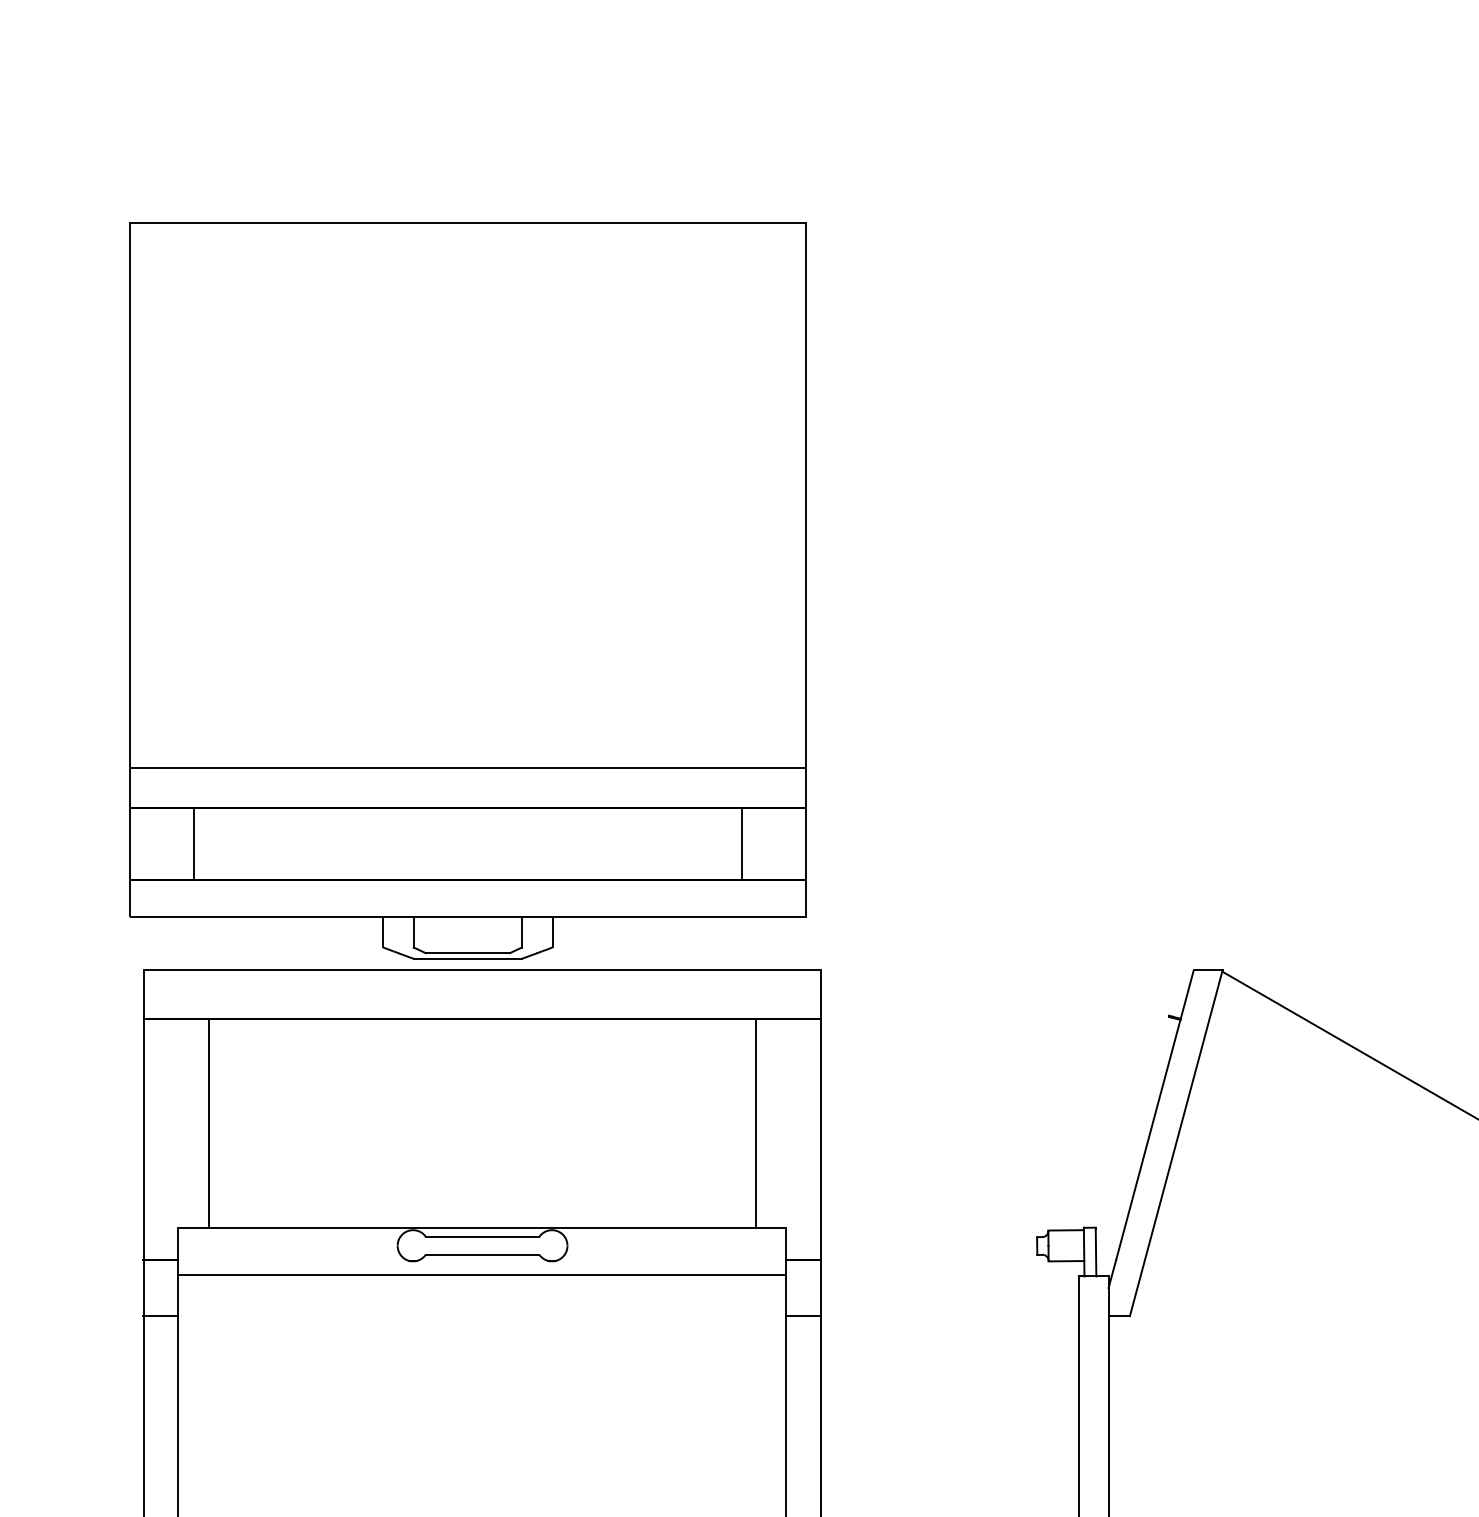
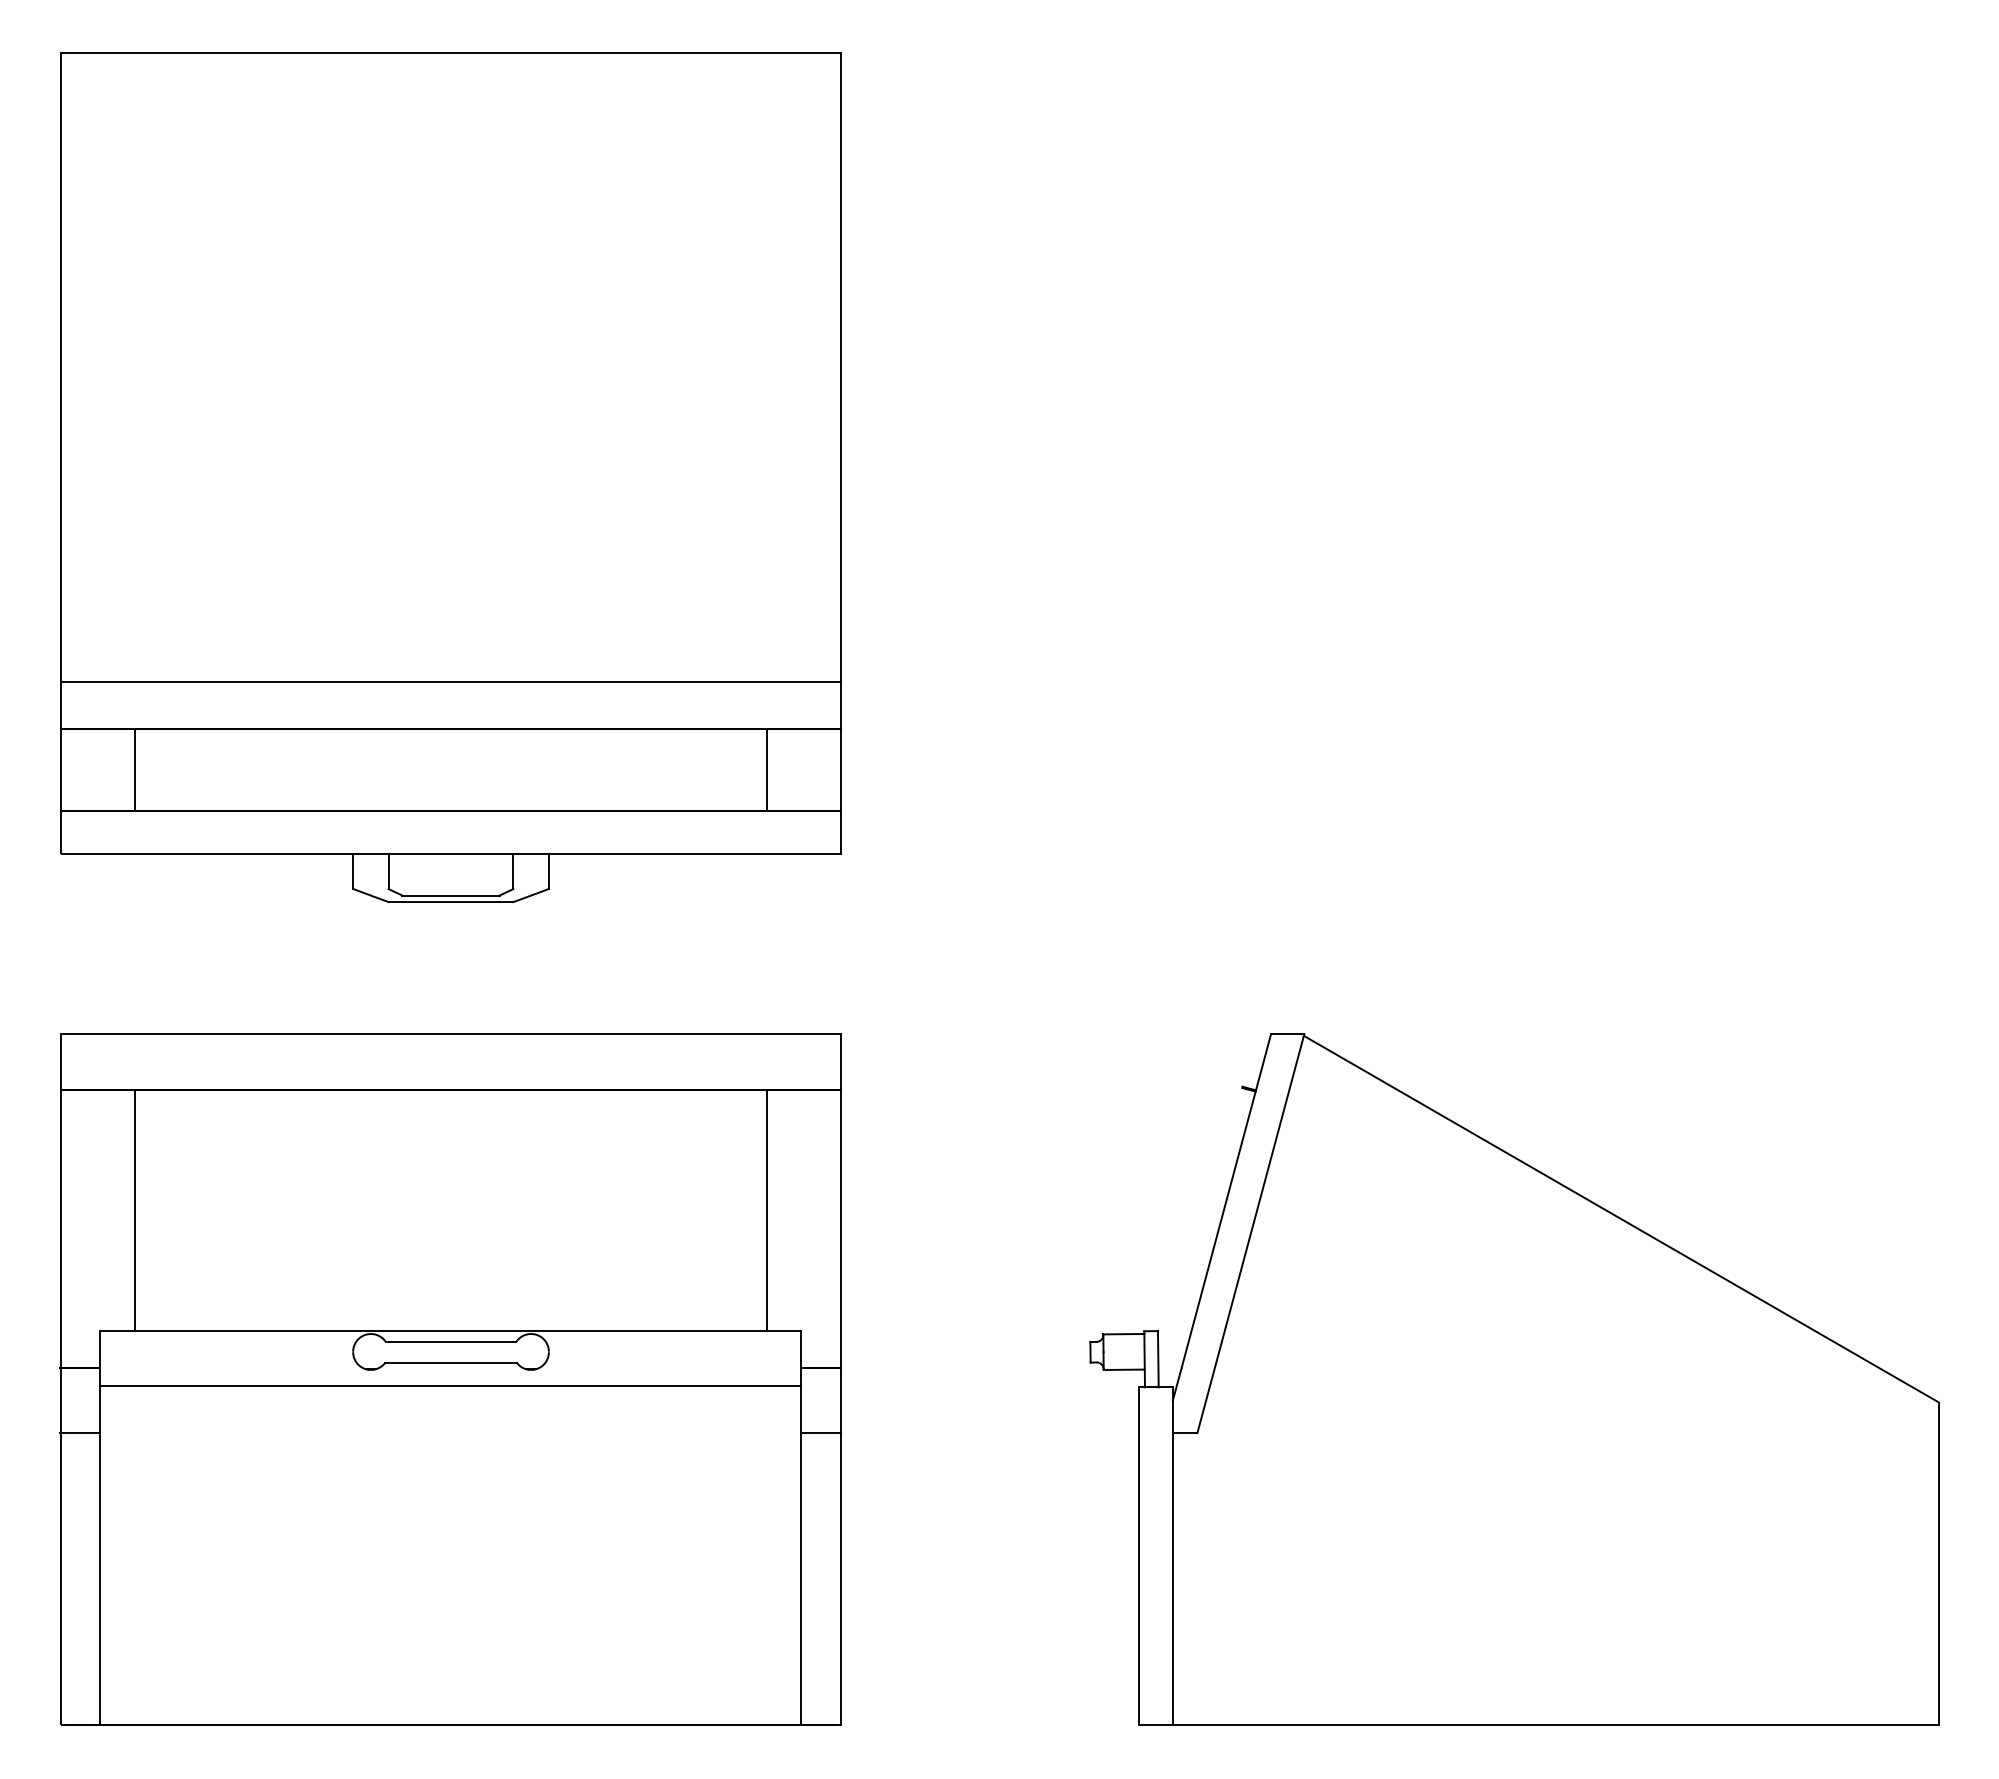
part: (467, 590) -> (450, 477), moved

